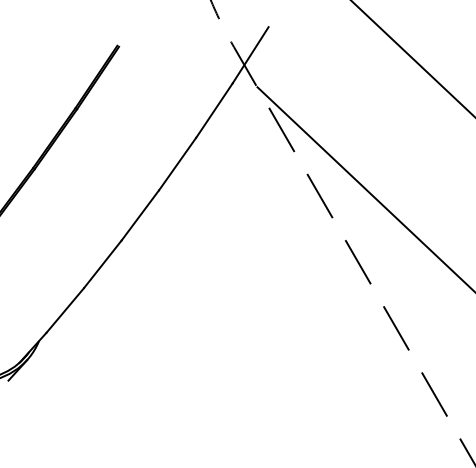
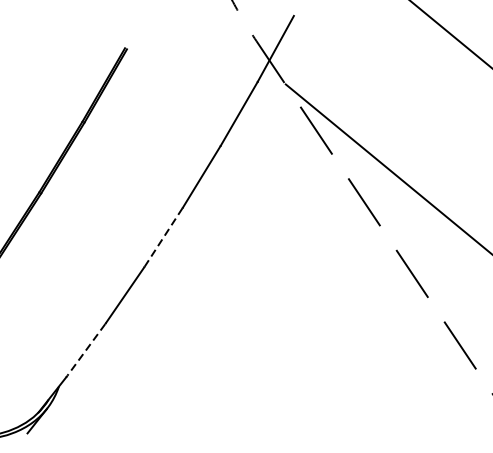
line: (140, 215) -> (163, 237), solid -> dashed
line: (65, 310) -> (86, 350), solid -> dashed

